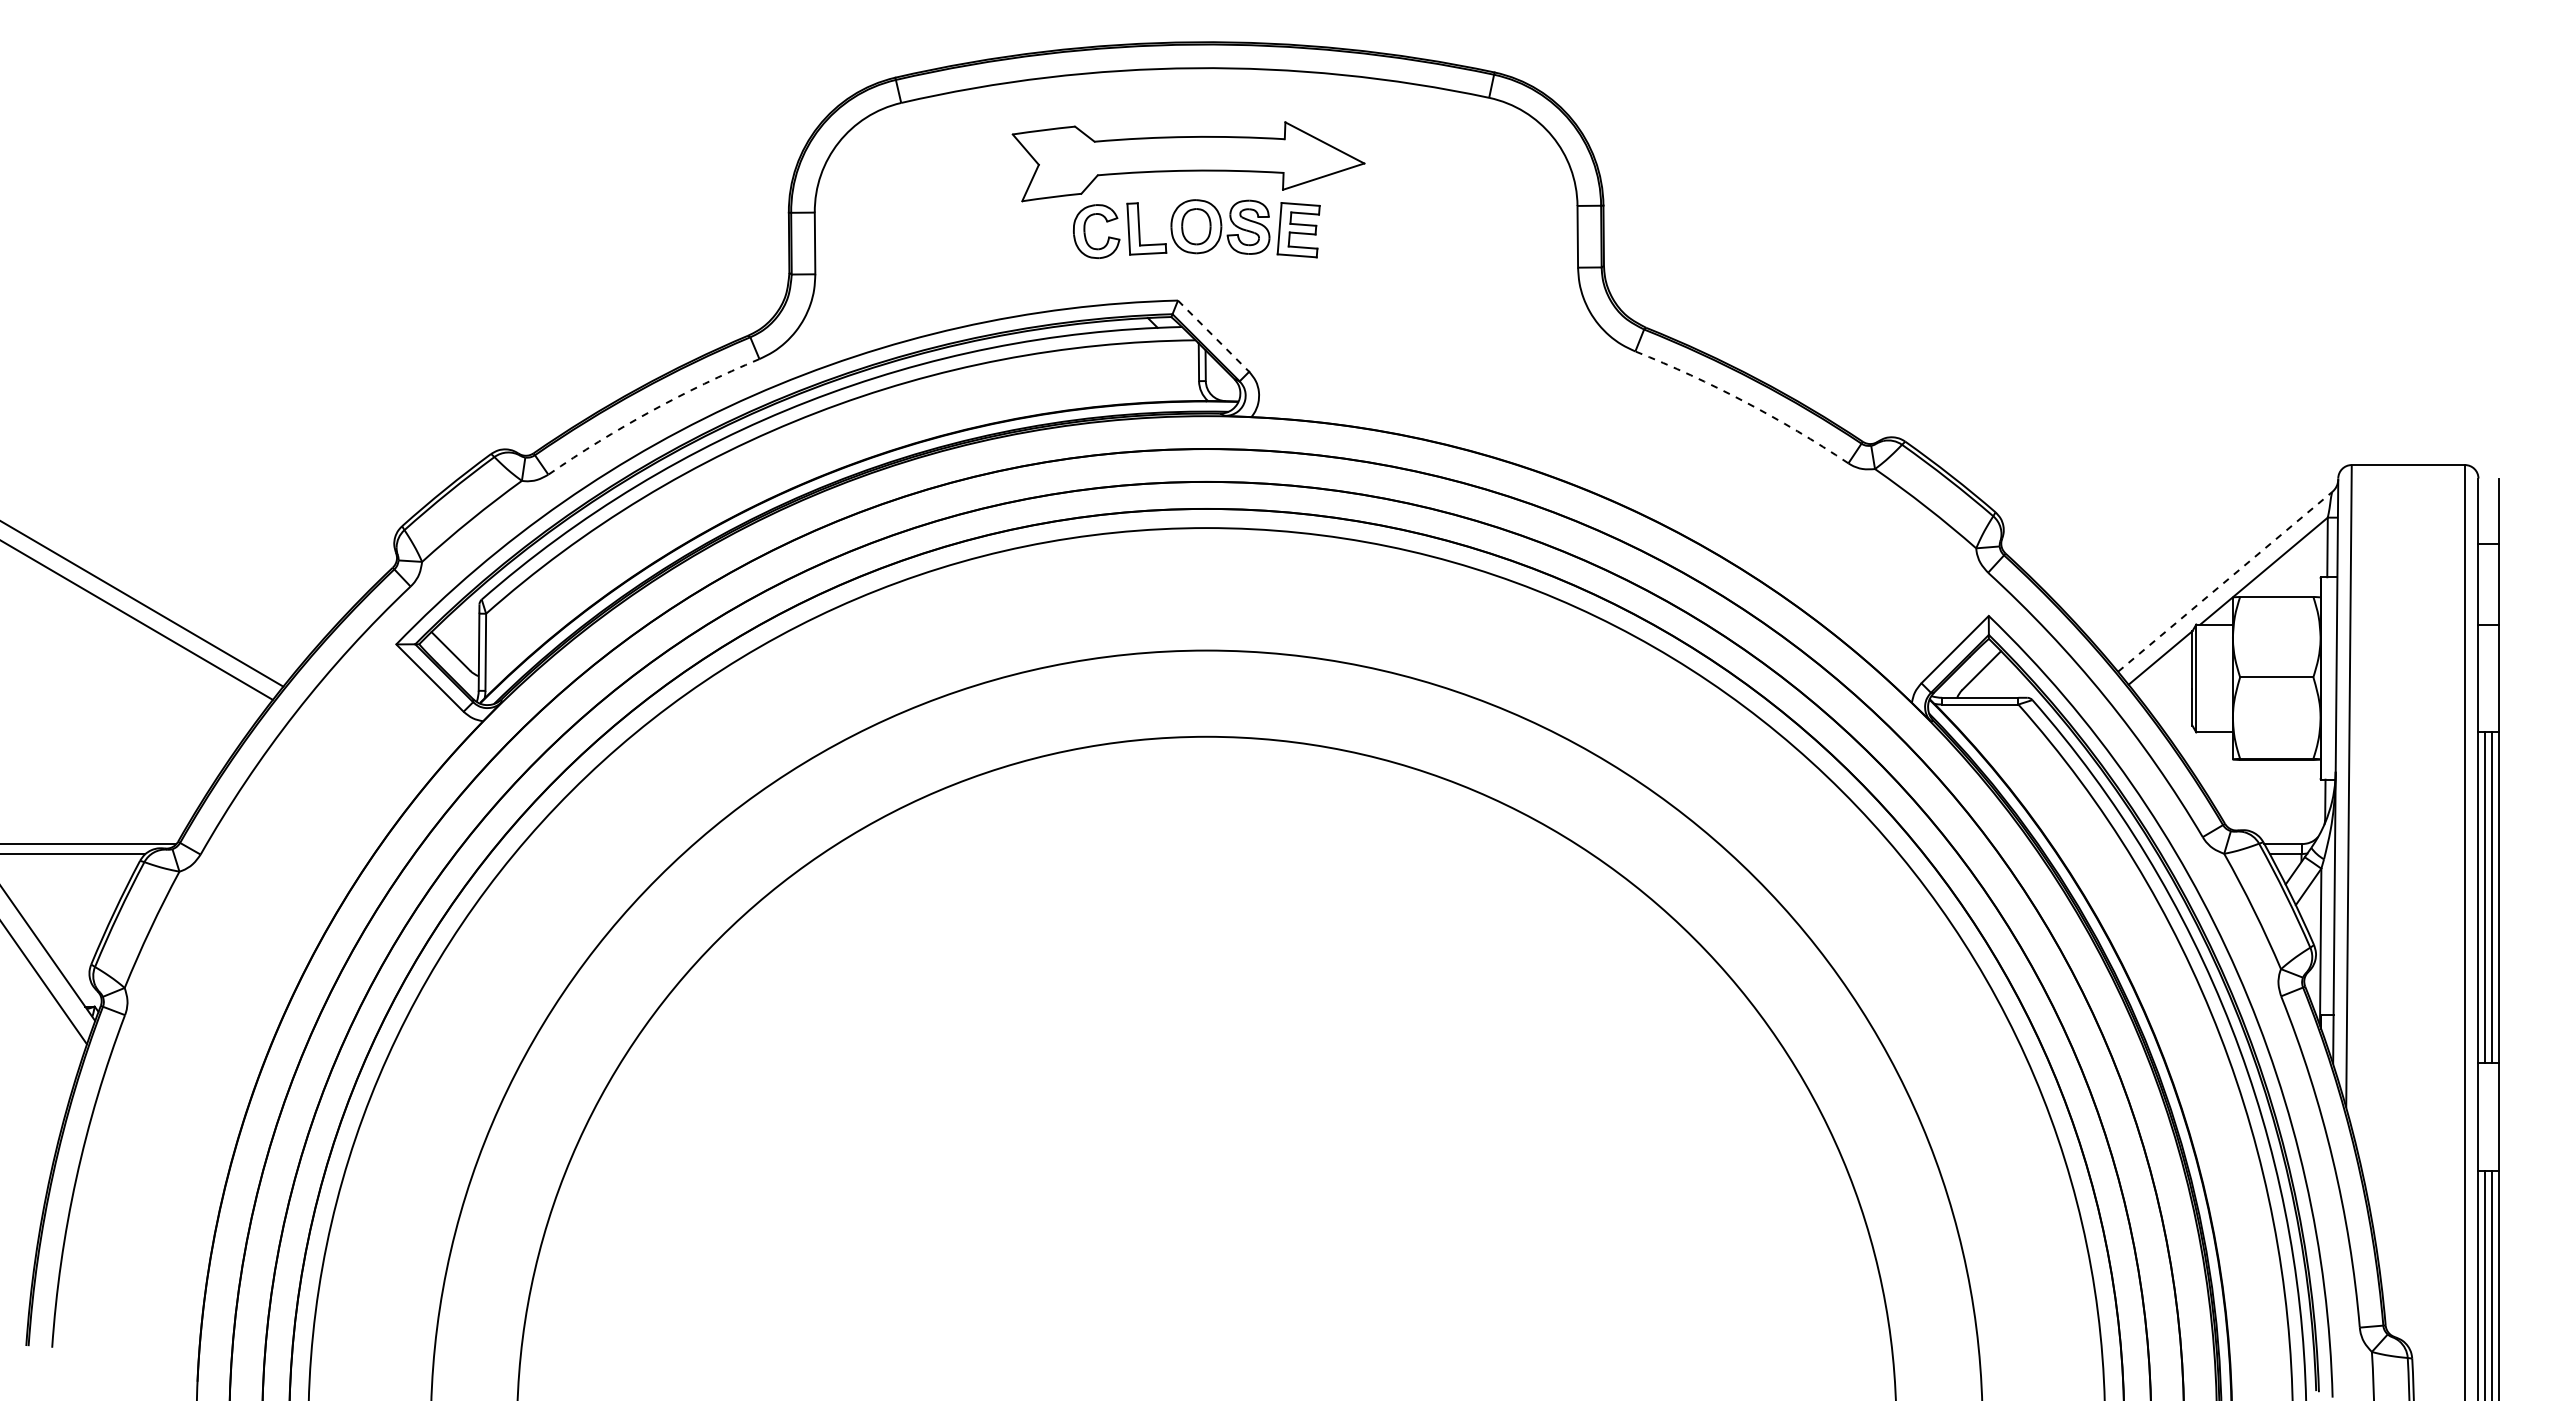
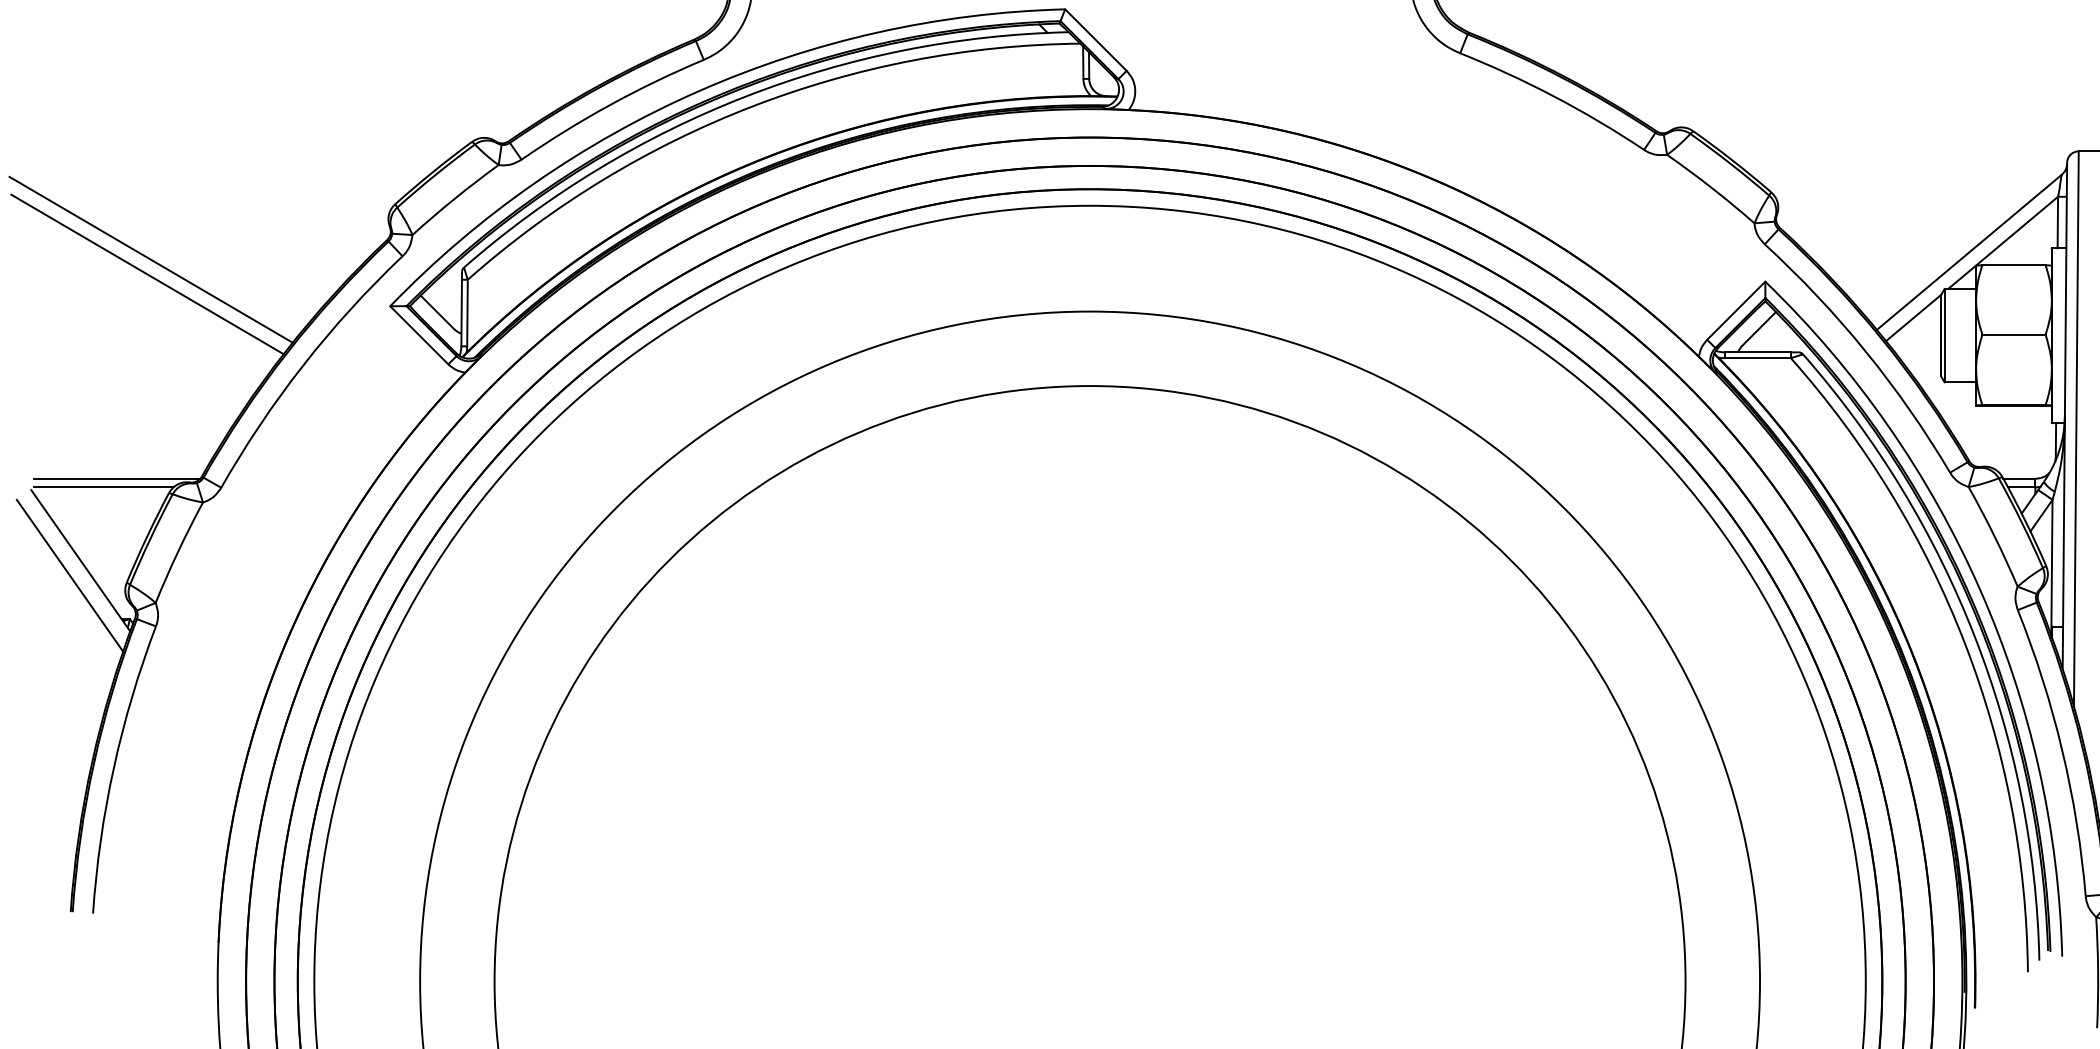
line: (1213, 336) -> (1095, 40), dashed -> solid
arc: (1744, 401) -> (1554, 96), dashed -> solid
arc: (650, 411) -> (609, 105), dashed -> solid
line: (2225, 581) -> (1969, 251), dashed -> solid

